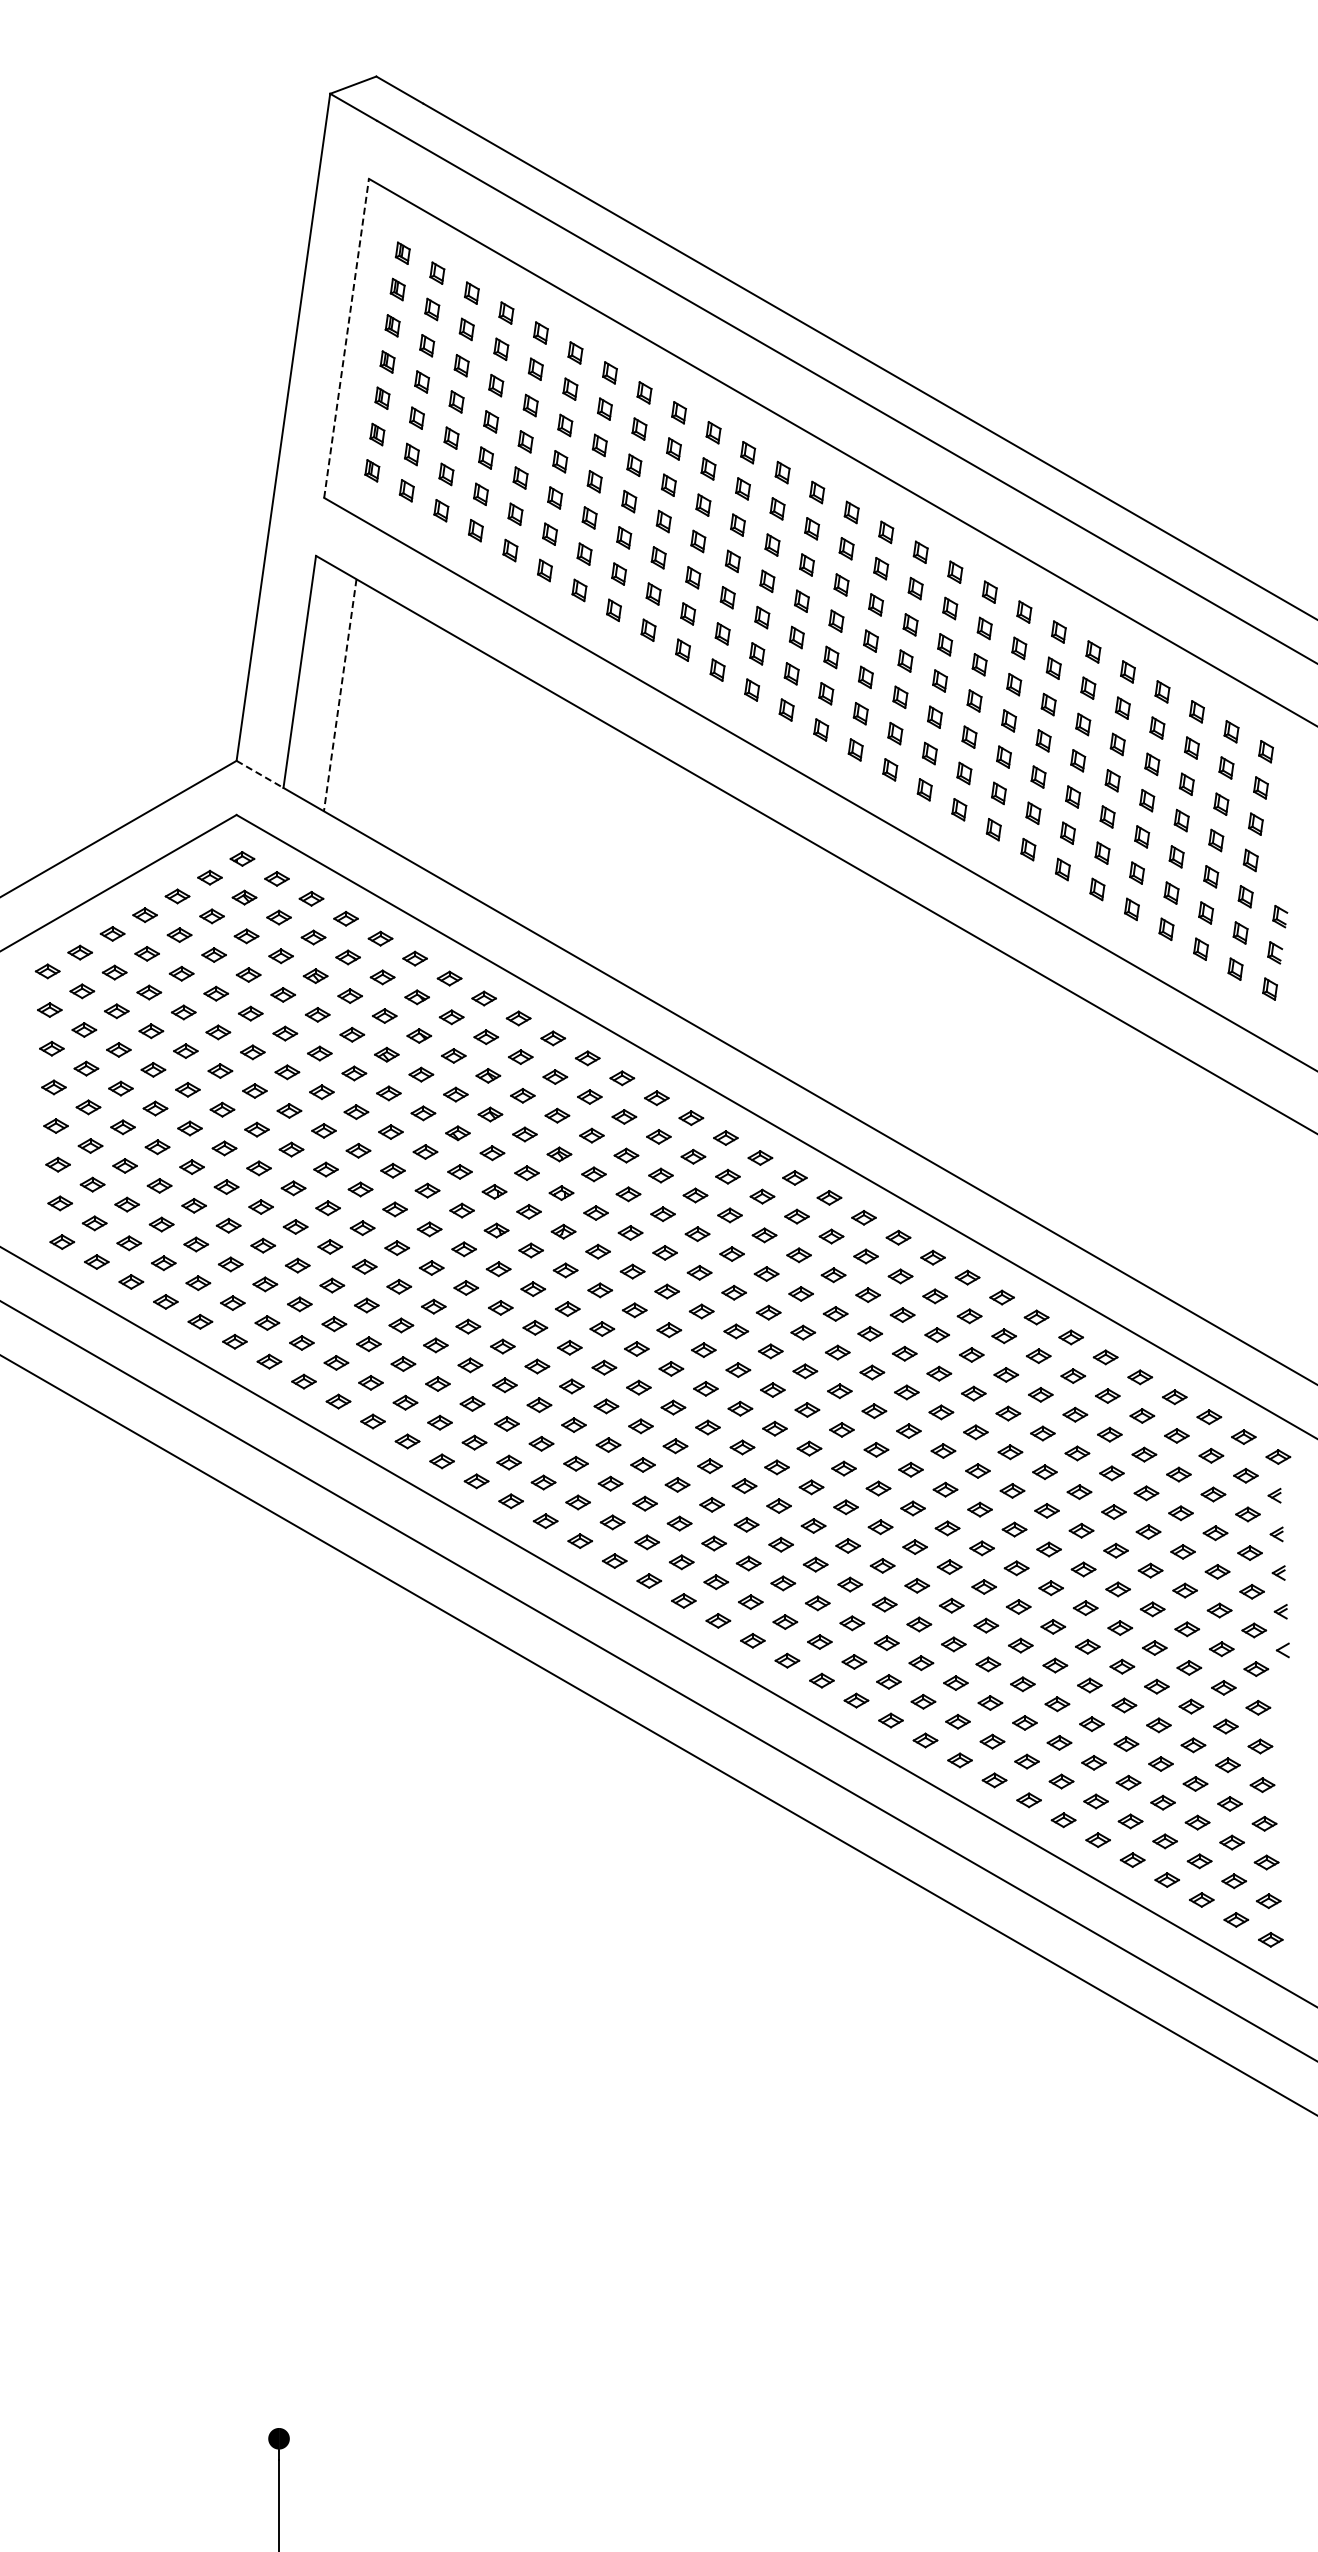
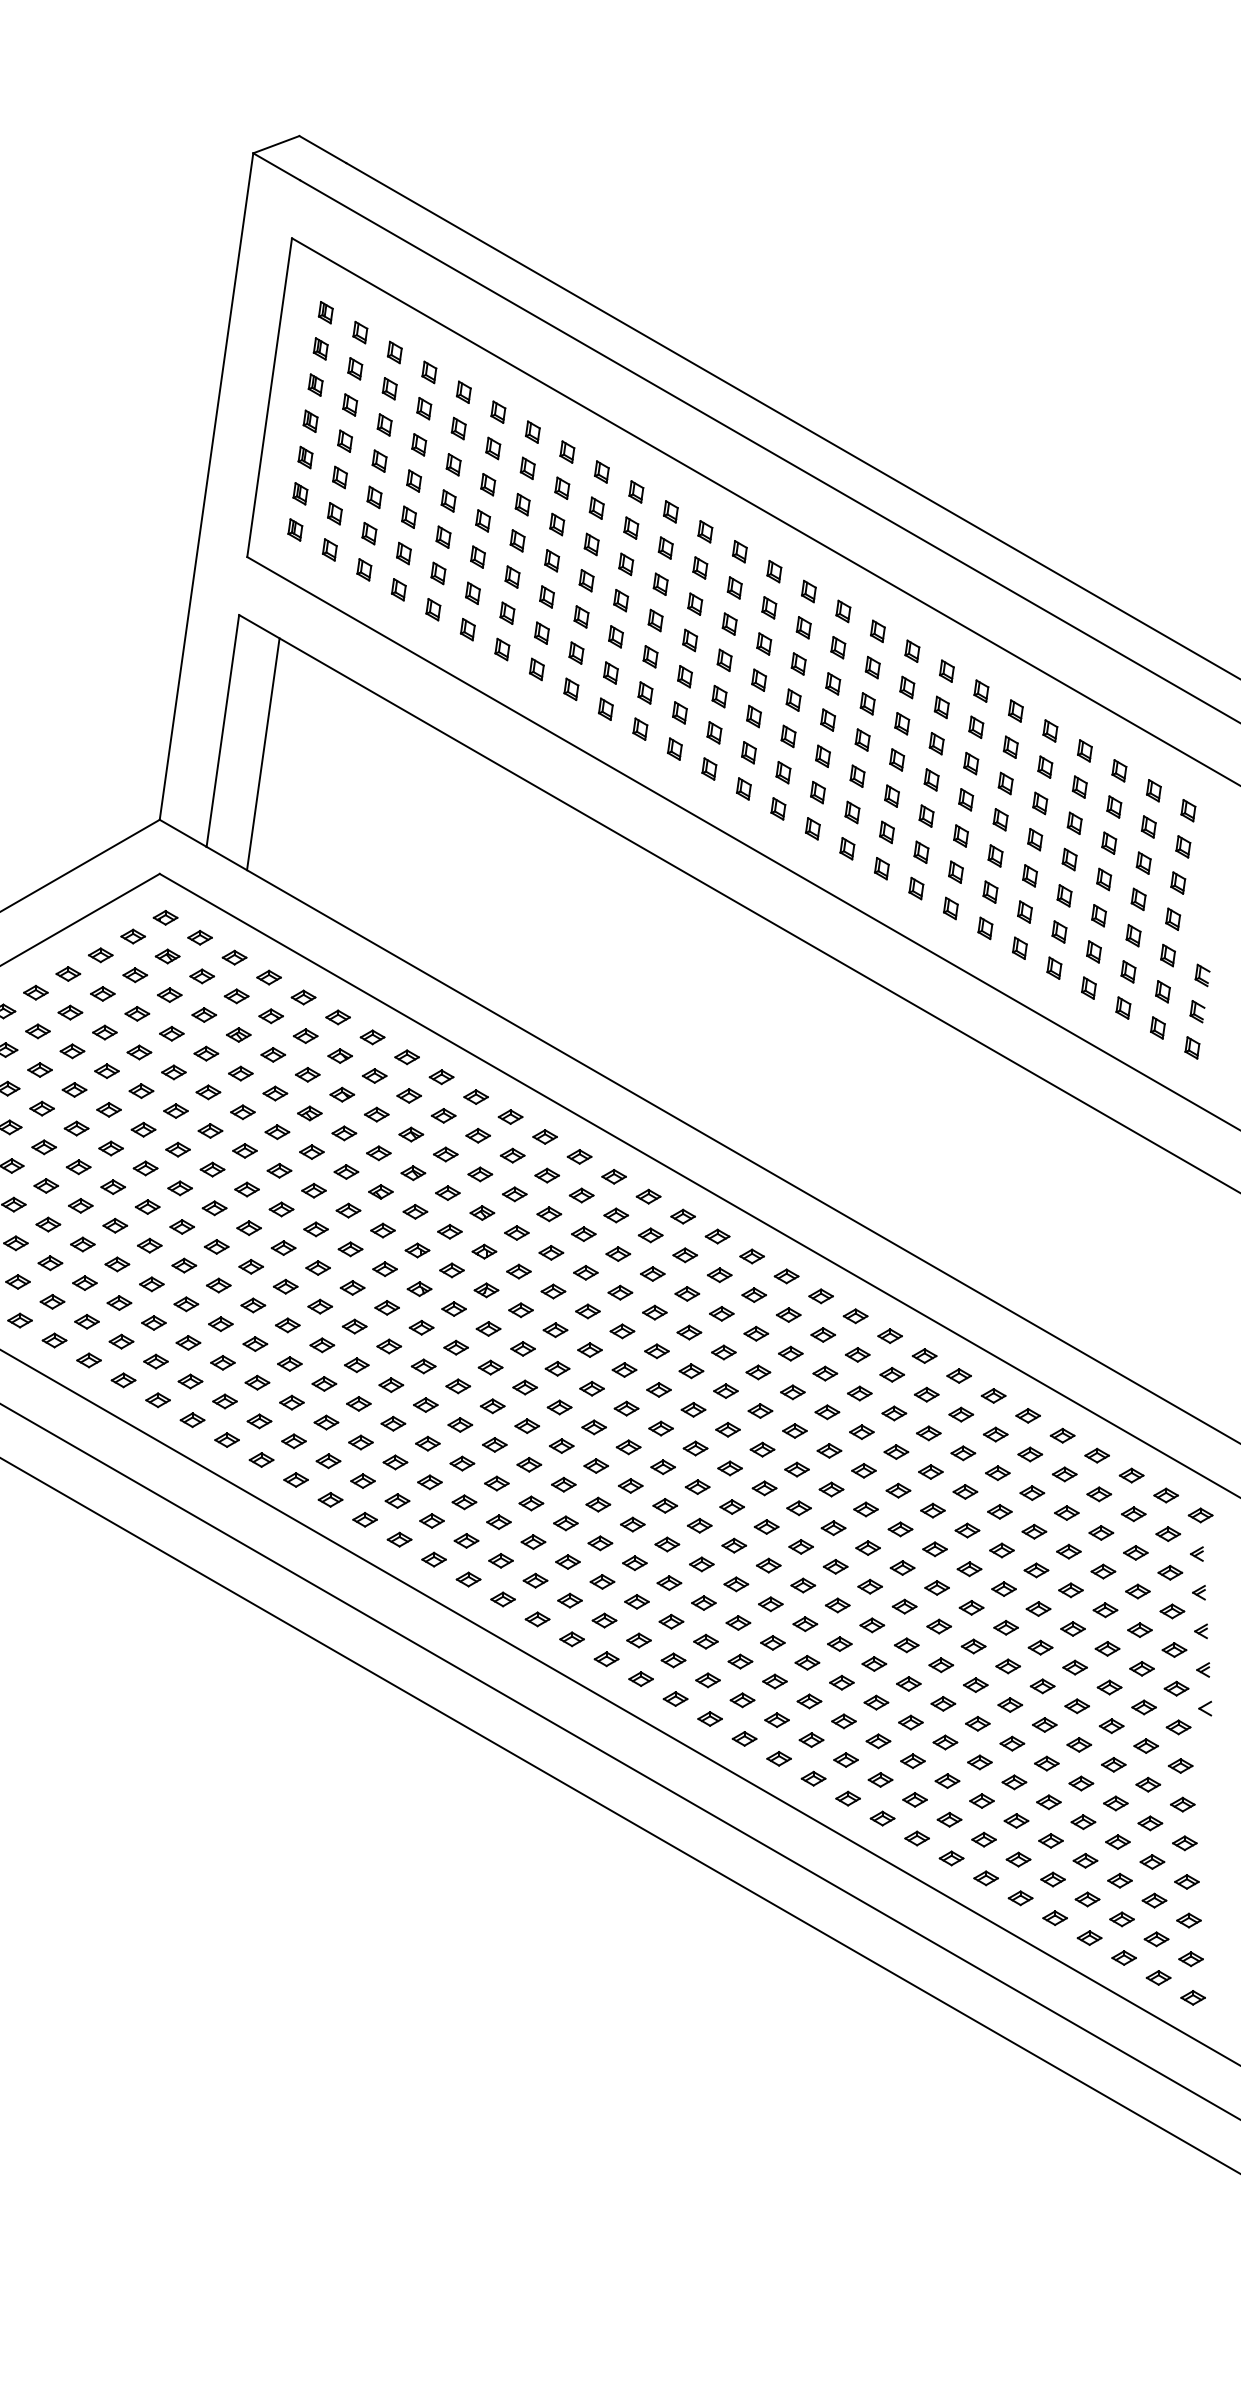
line: (346, 337) -> (269, 396), dashed -> solid
line: (340, 695) -> (263, 754), dashed -> solid
line: (260, 774) -> (183, 833), dashed -> solid

